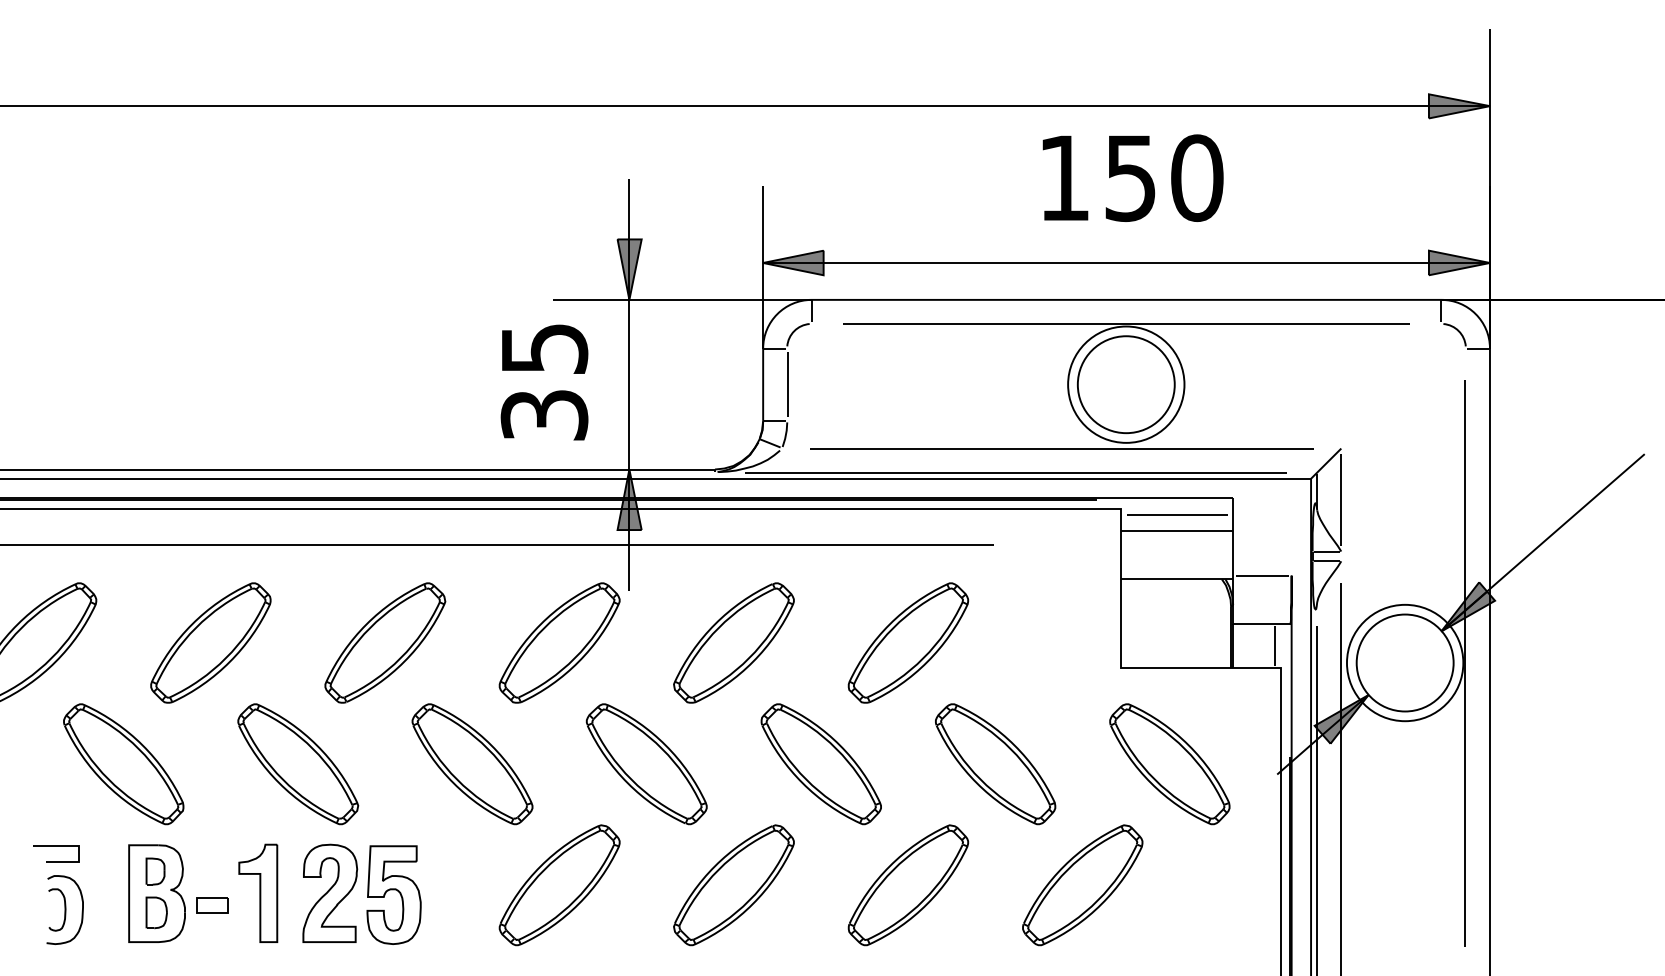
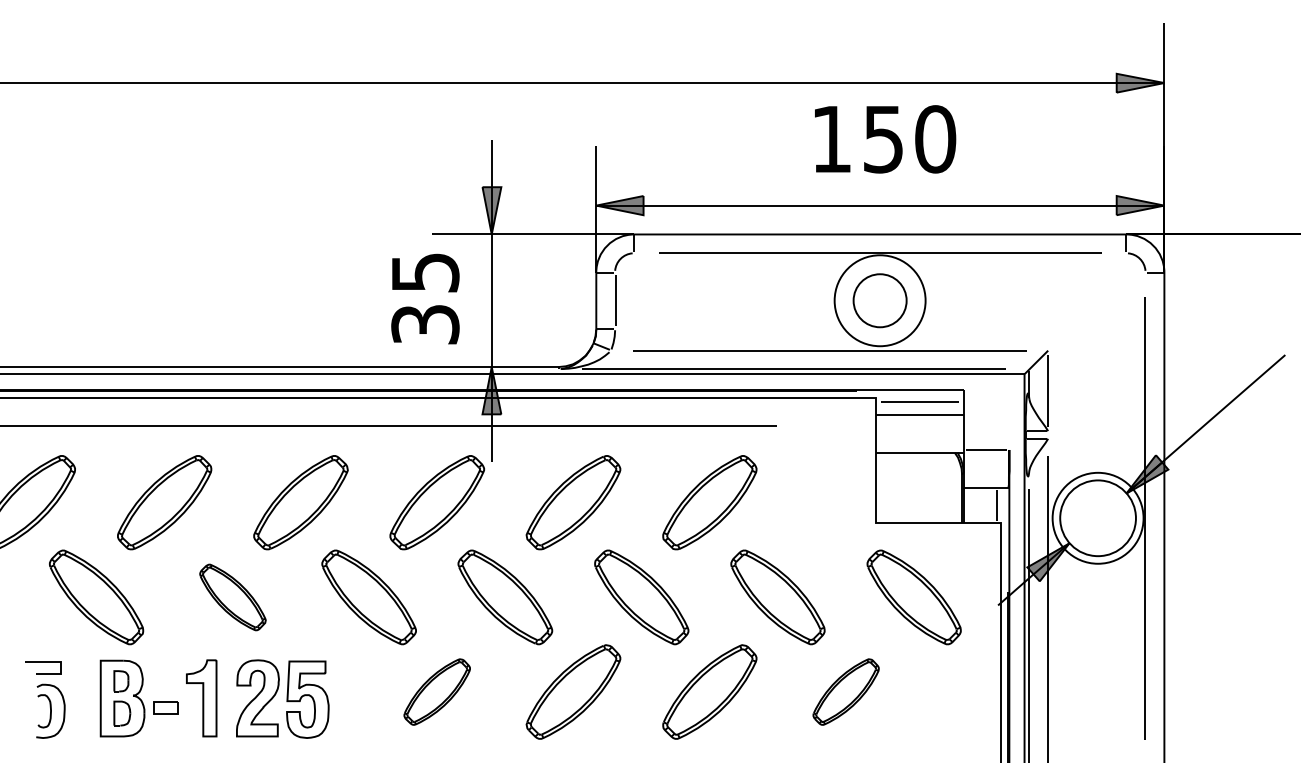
circle: (1125, 384) -> (879, 300), size x0.7
part: (298, 764) -> (233, 597), size x0.7
part: (559, 885) -> (437, 692), size x0.7
part: (1082, 885) -> (845, 692), size x0.7

